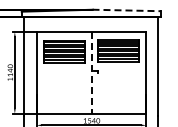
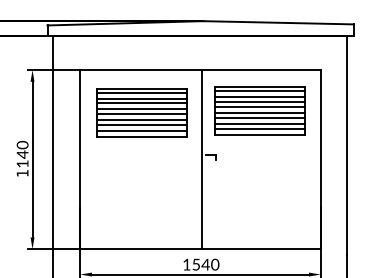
line: (126, 10) -> (277, 22), dashed -> solid
line: (92, 72) -> (202, 158), dashed -> solid

